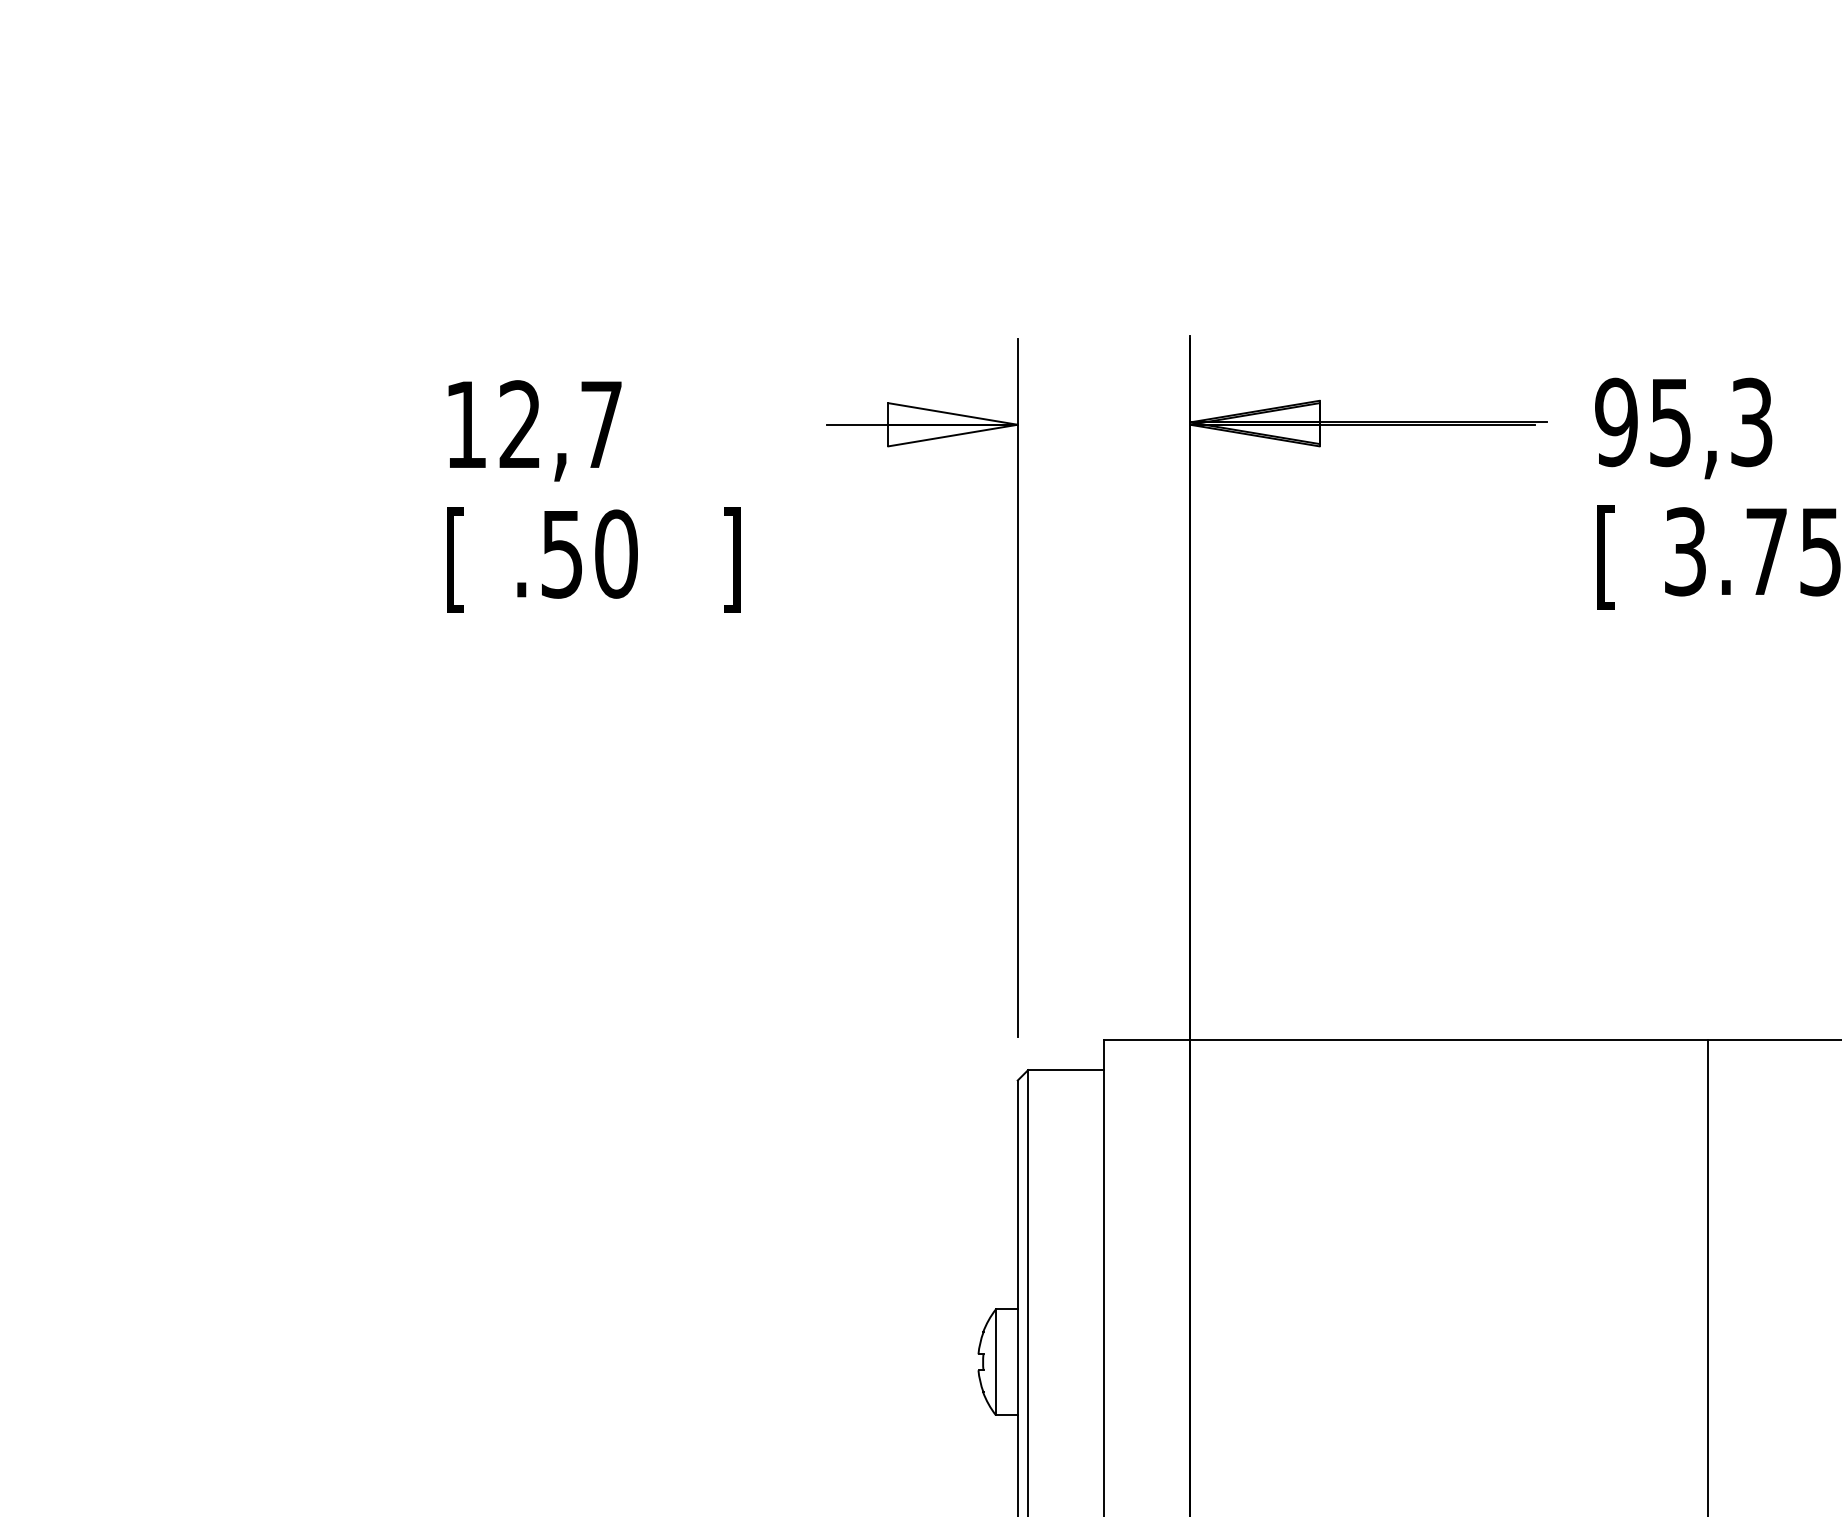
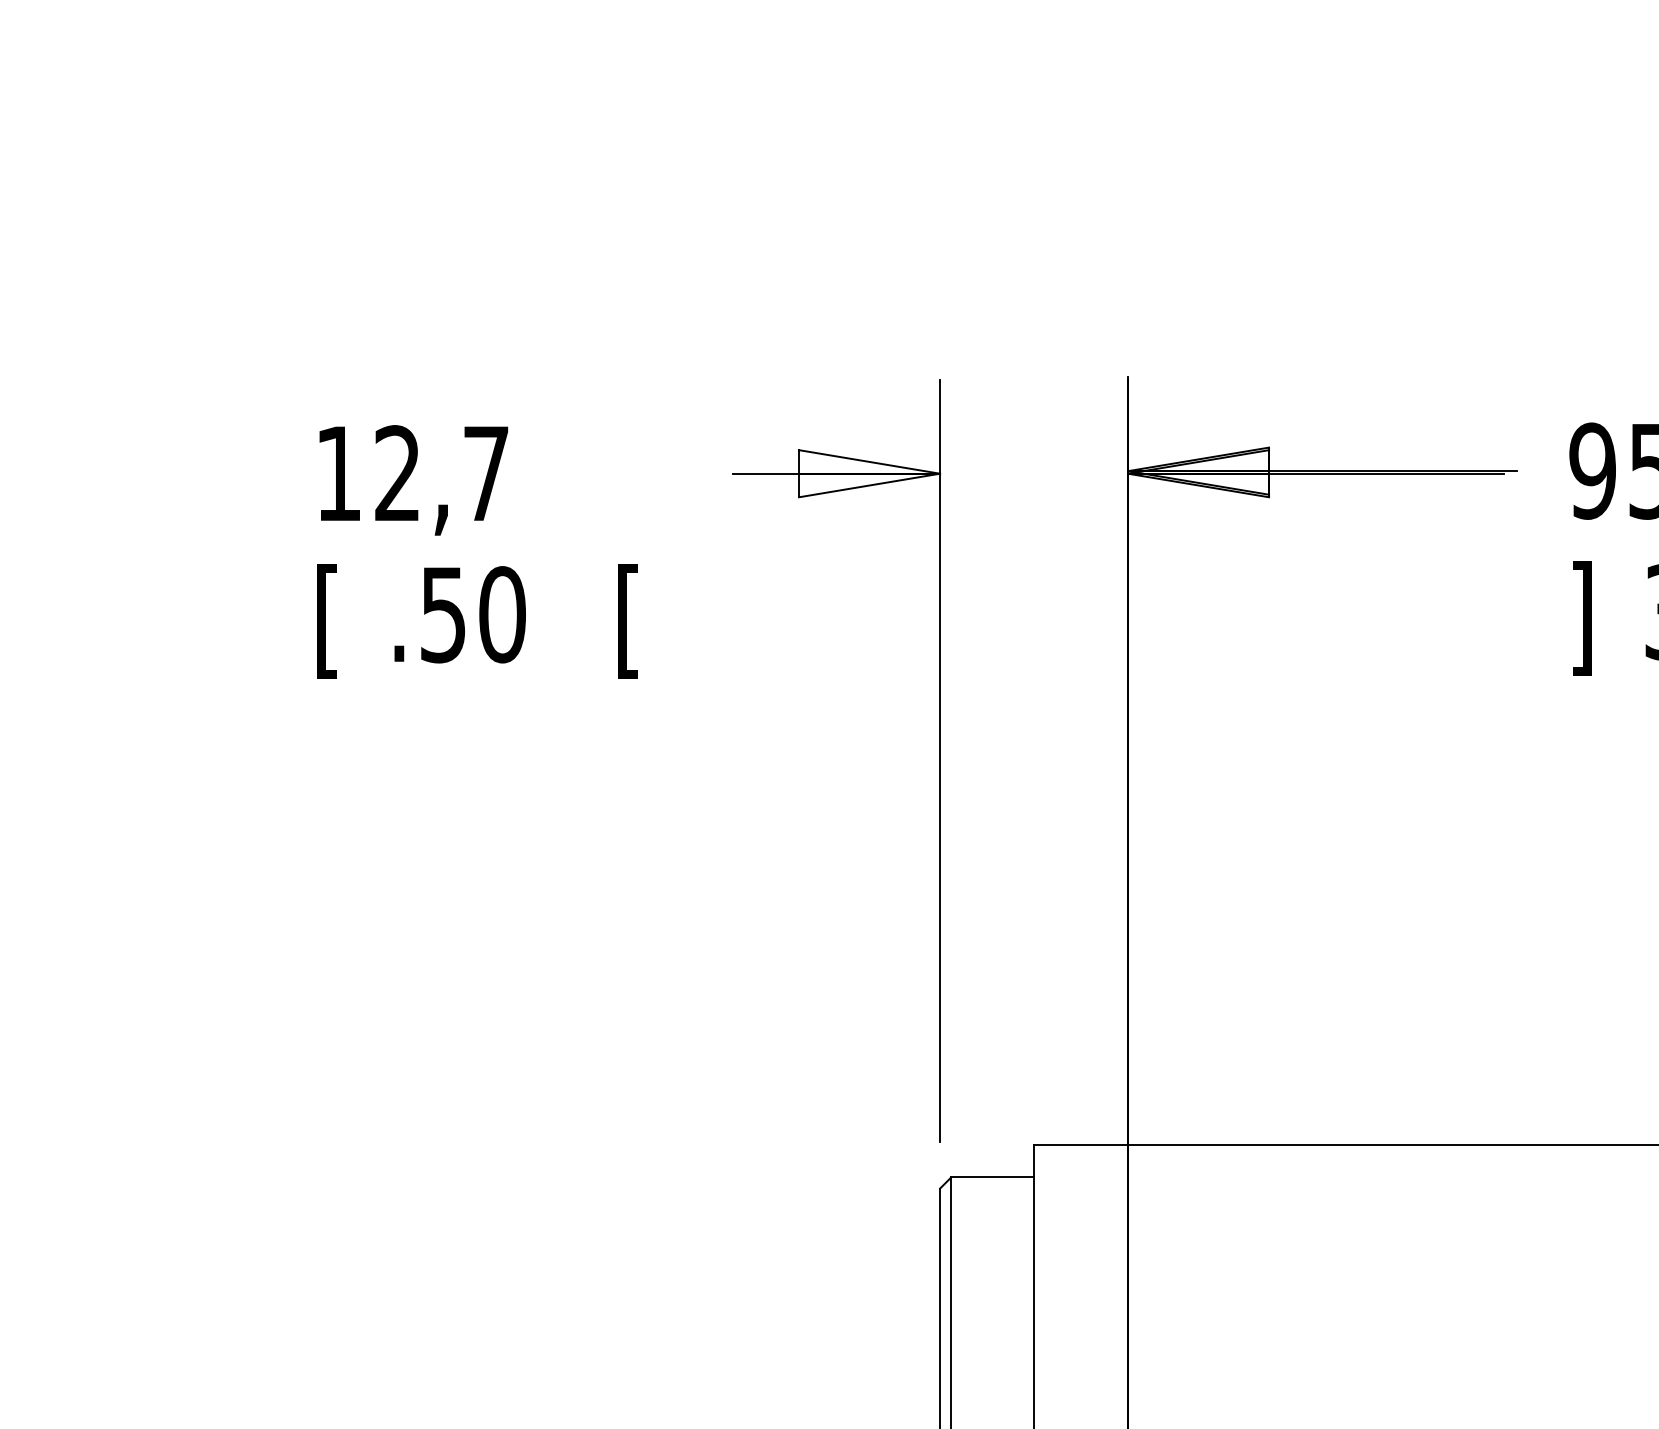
text: (1606, 557) -> (1581, 618), [ -> ]
text: (731, 559) -> (627, 620), ] -> [

